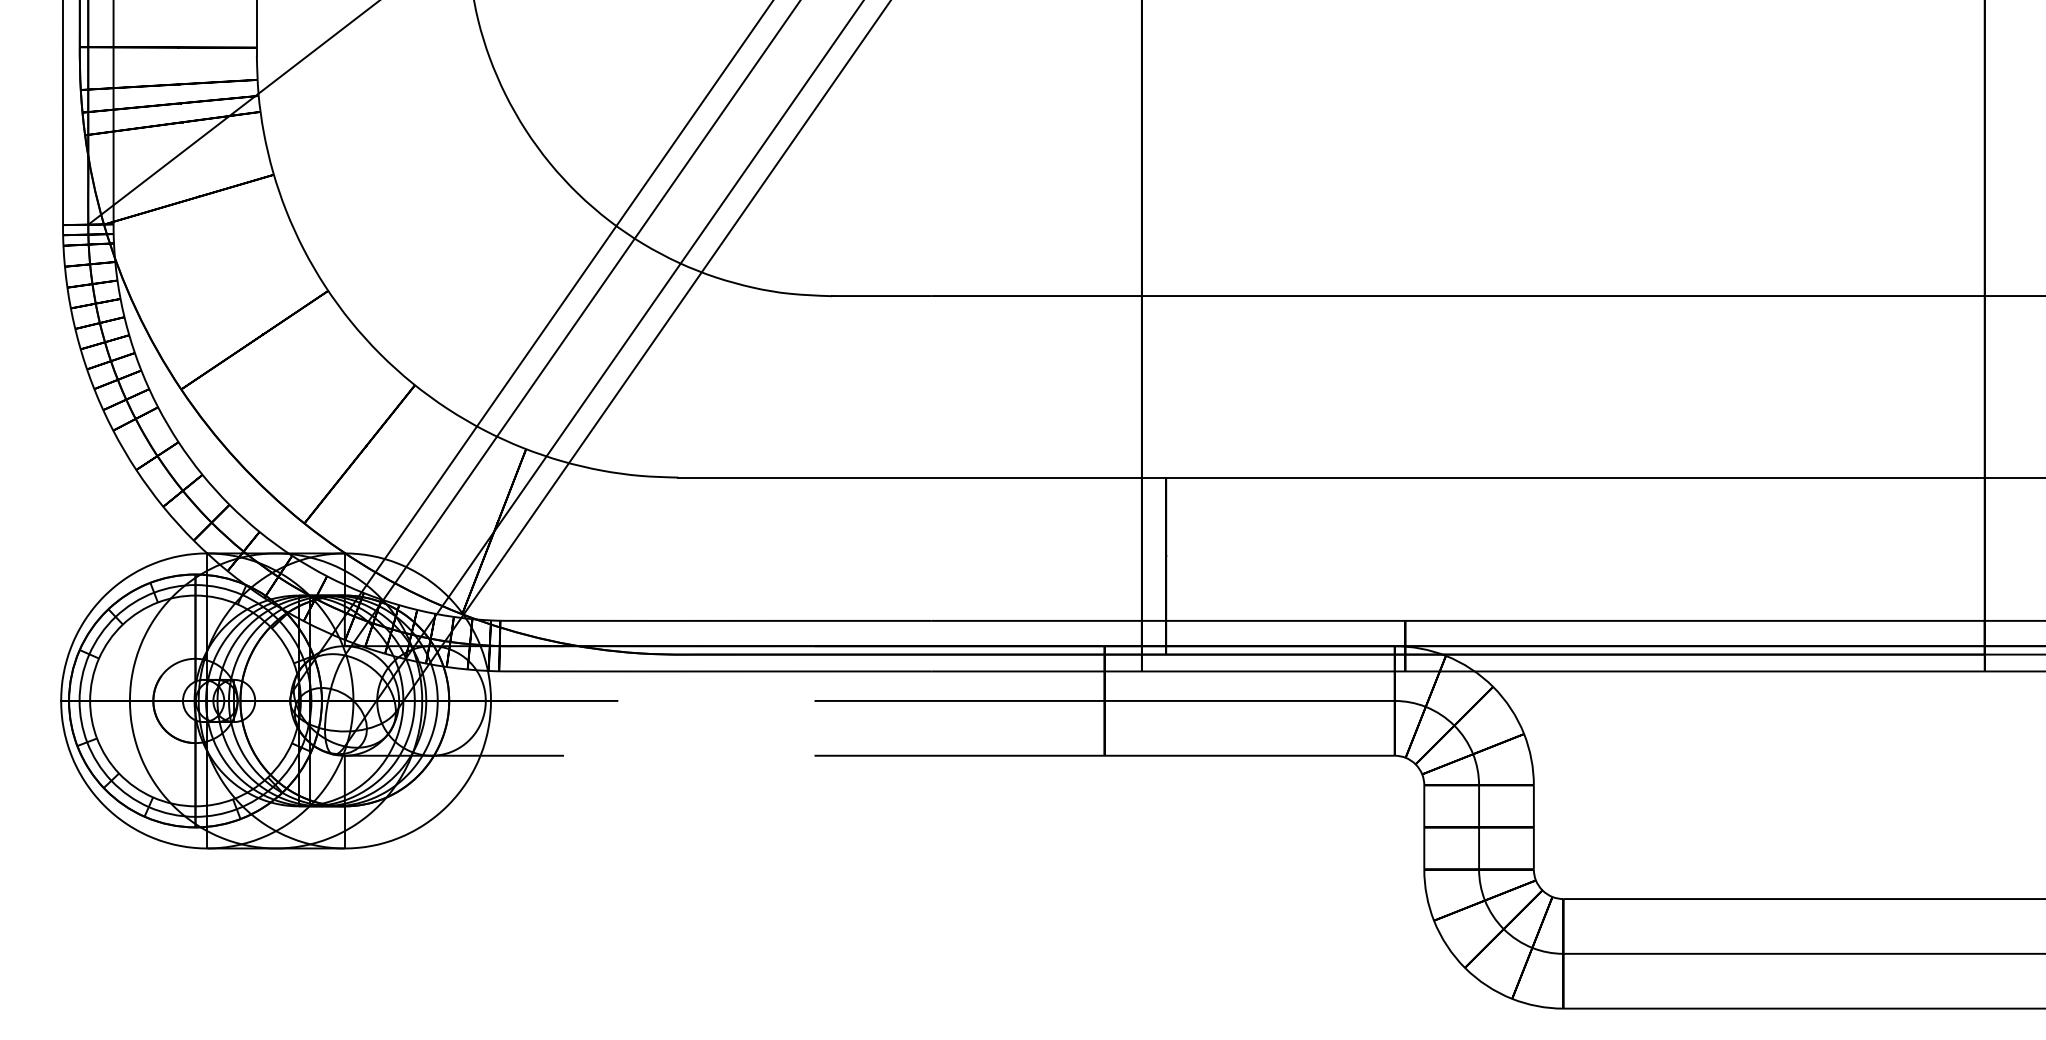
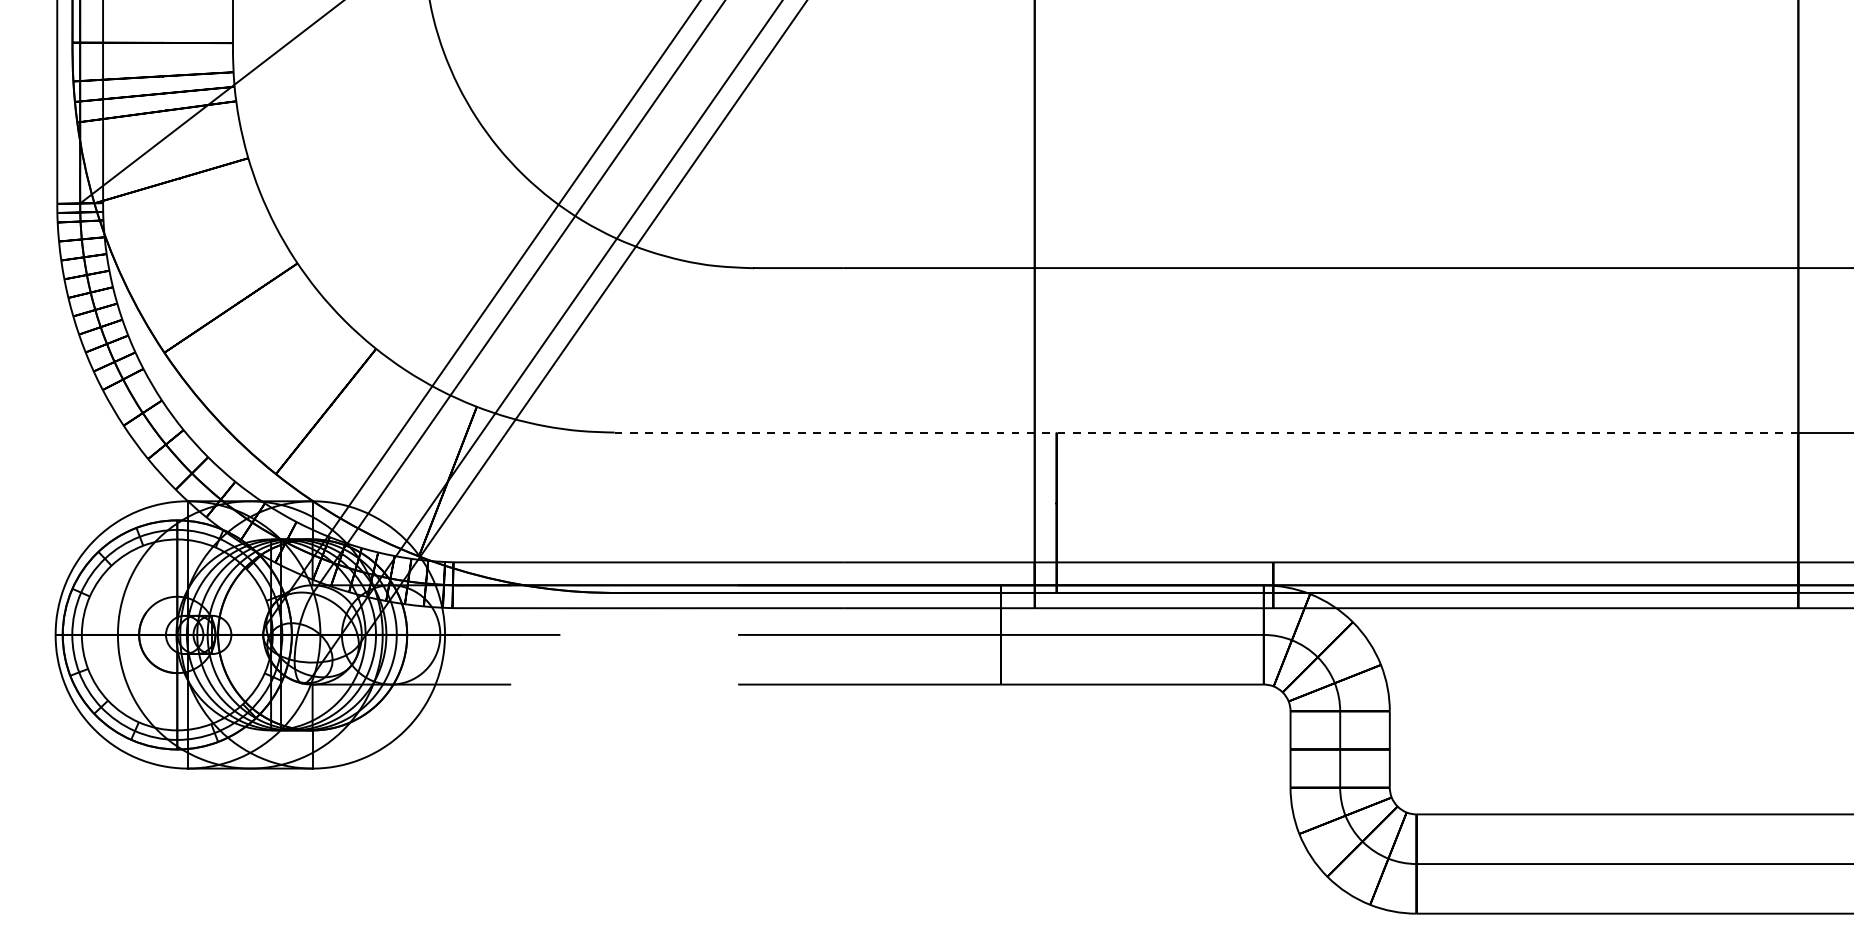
line: (1331, 477) -> (1206, 432), solid -> dashed

